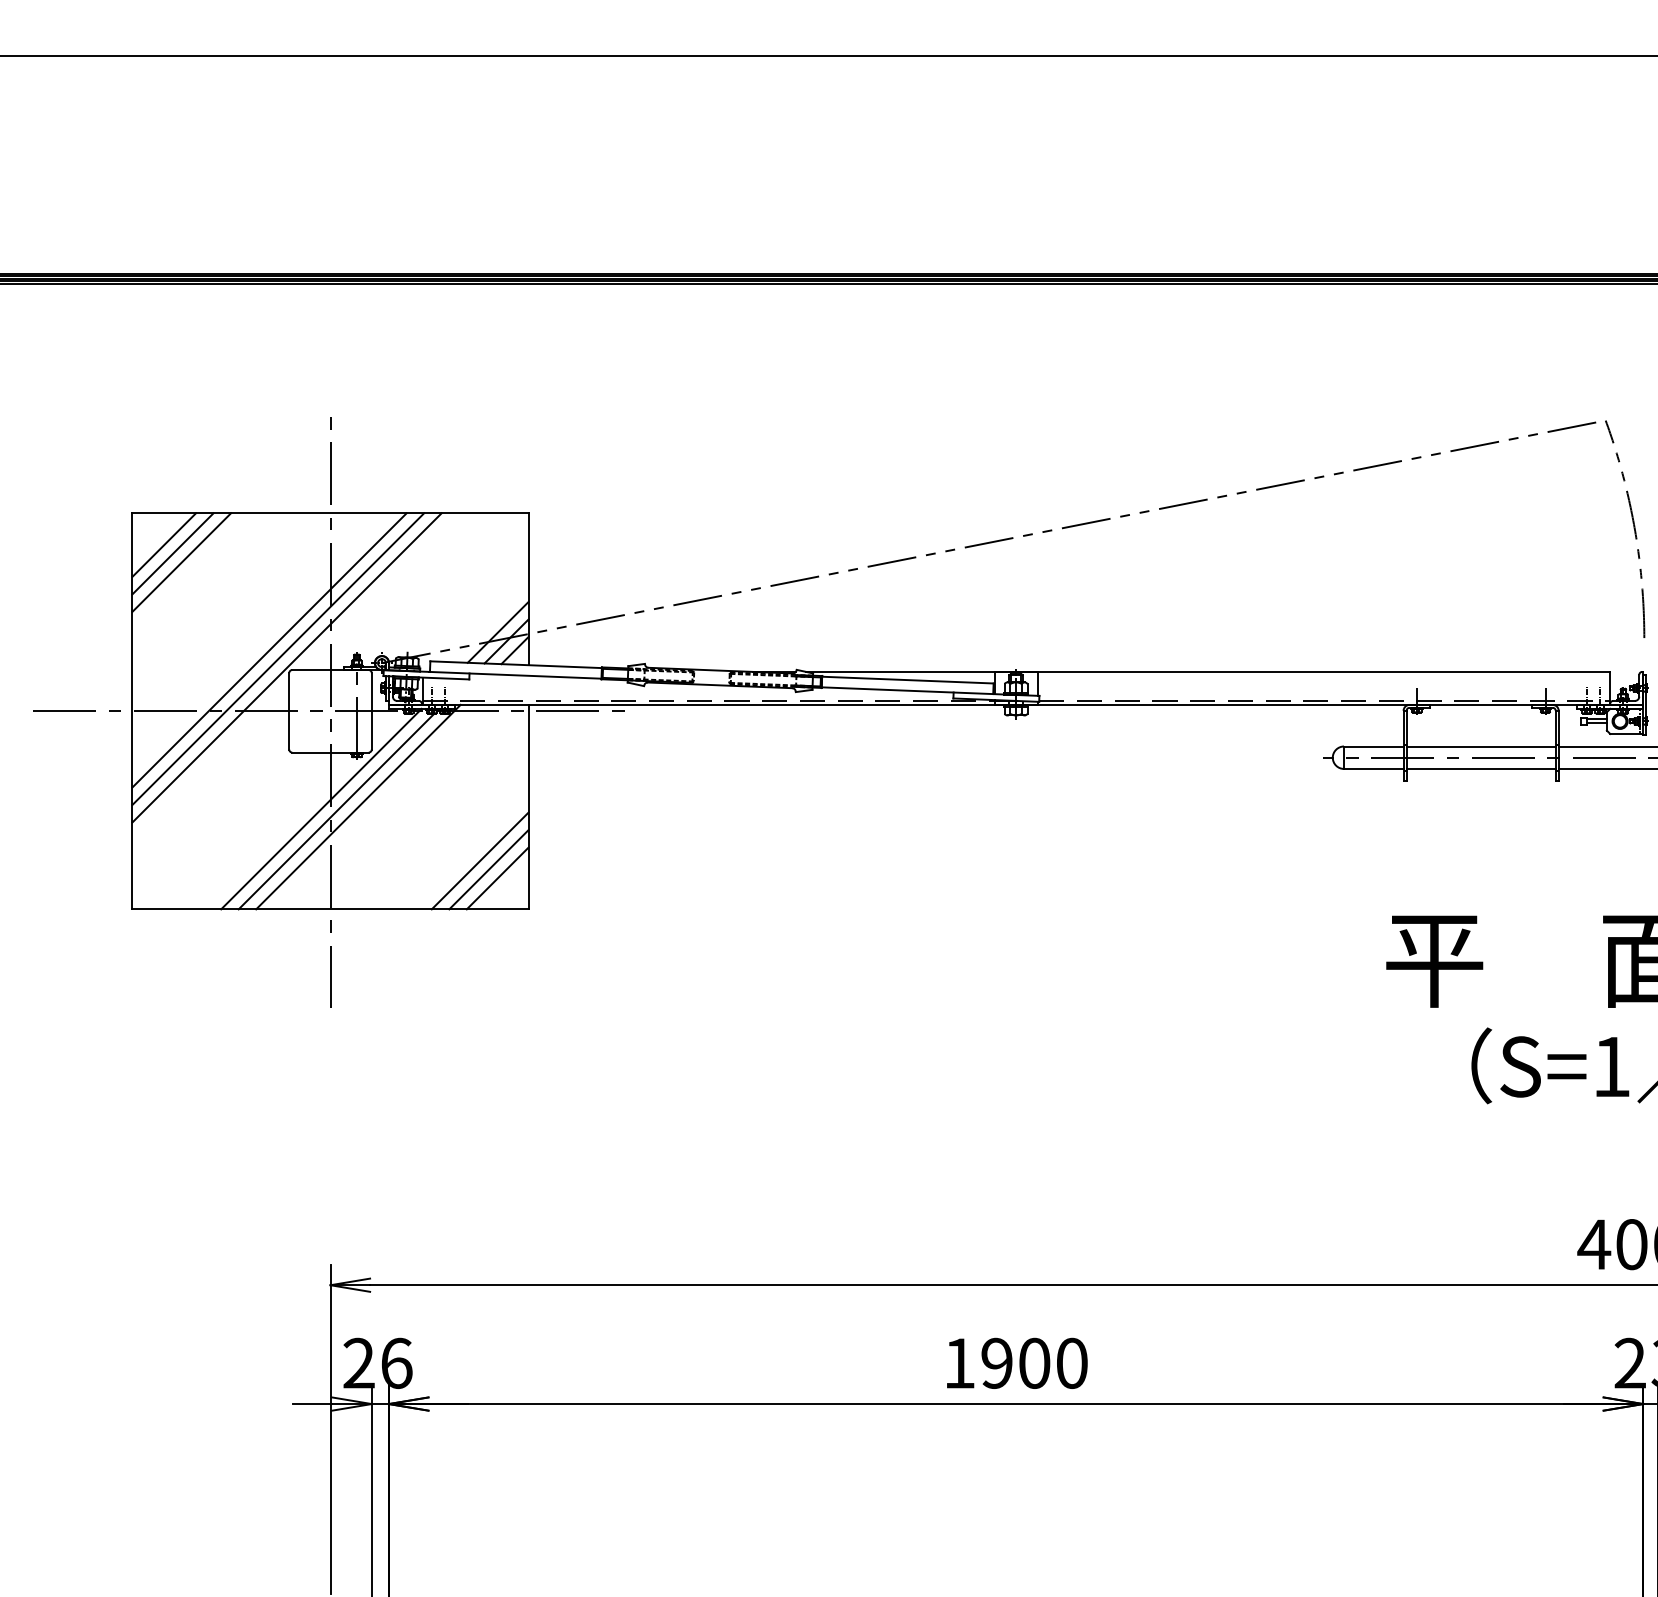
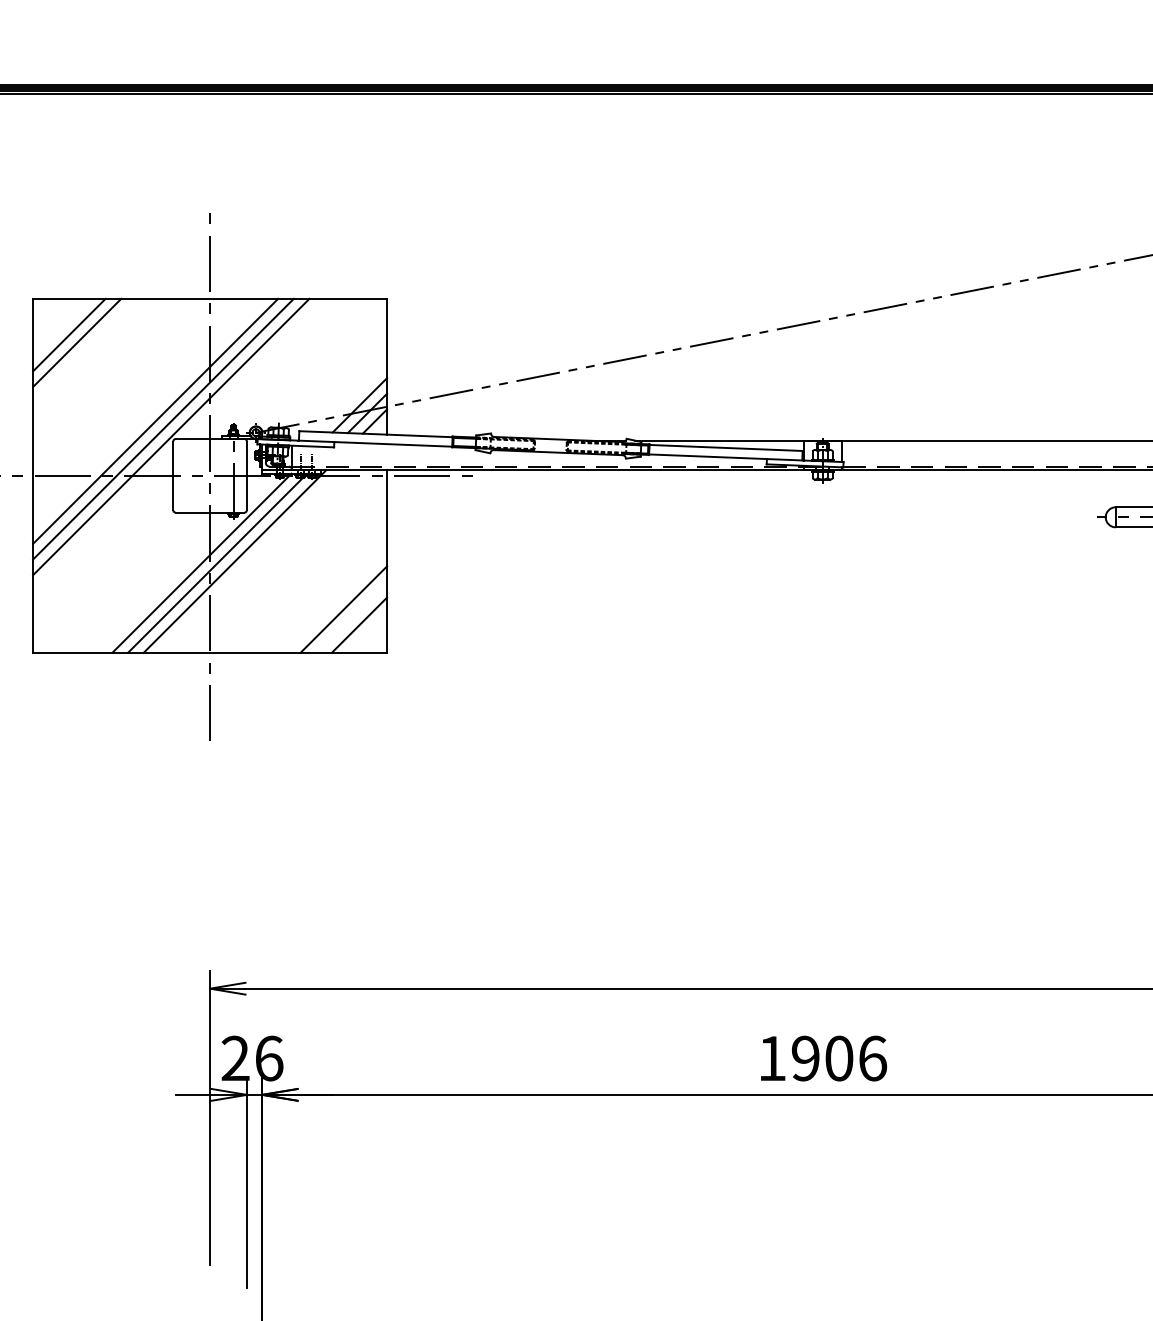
line: (164, 544) -> (61, 326), removed
line: (488, 869) -> (351, 617), removed
text: (1072, 1362) -> (873, 1057), 1900 -> 1906

